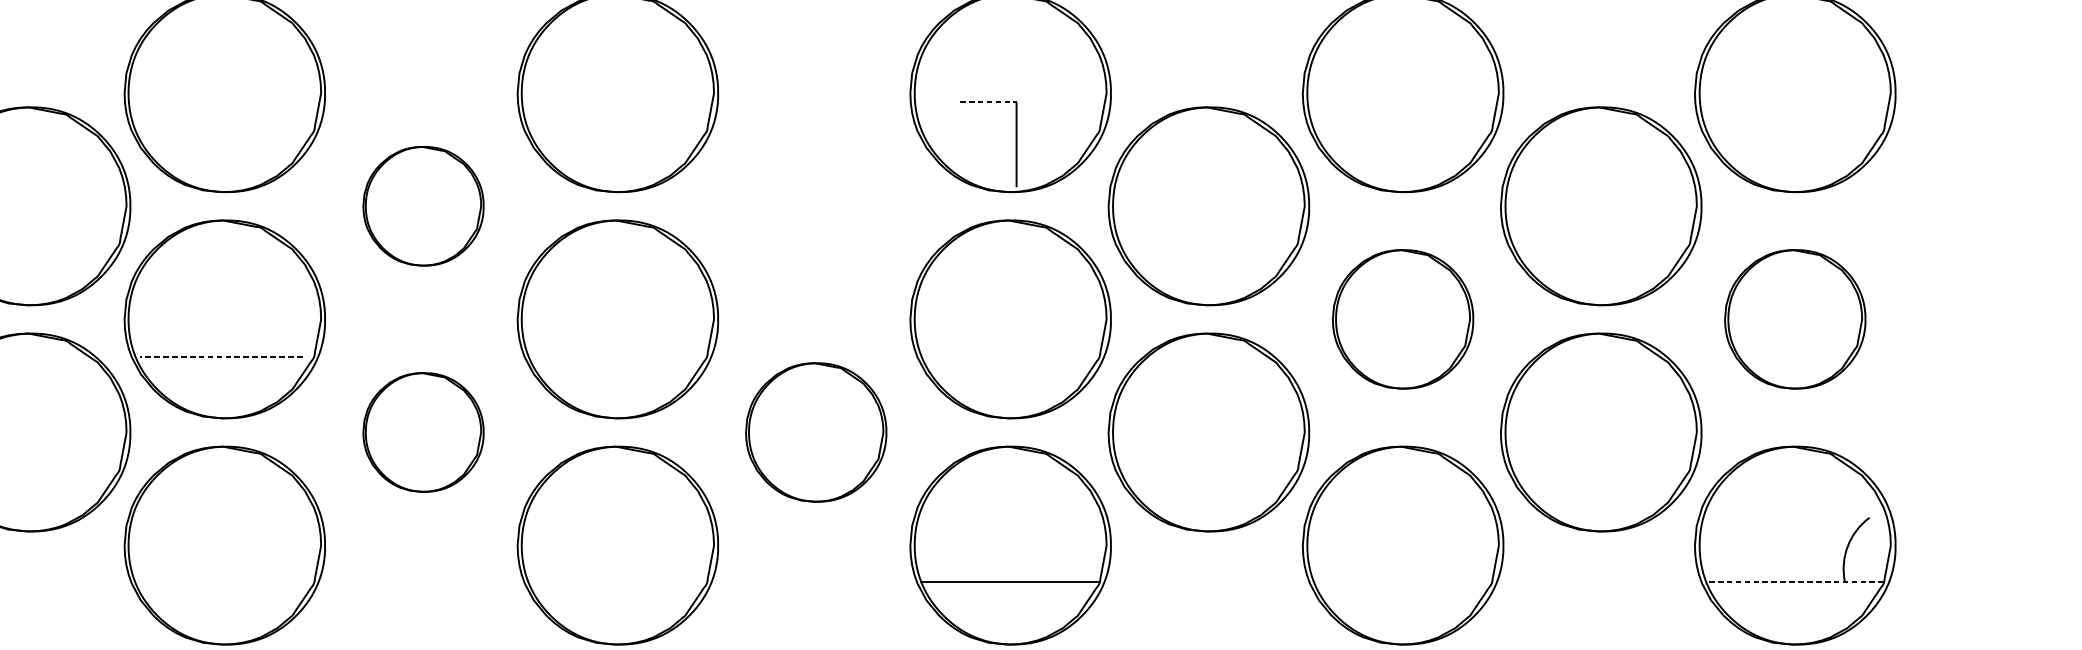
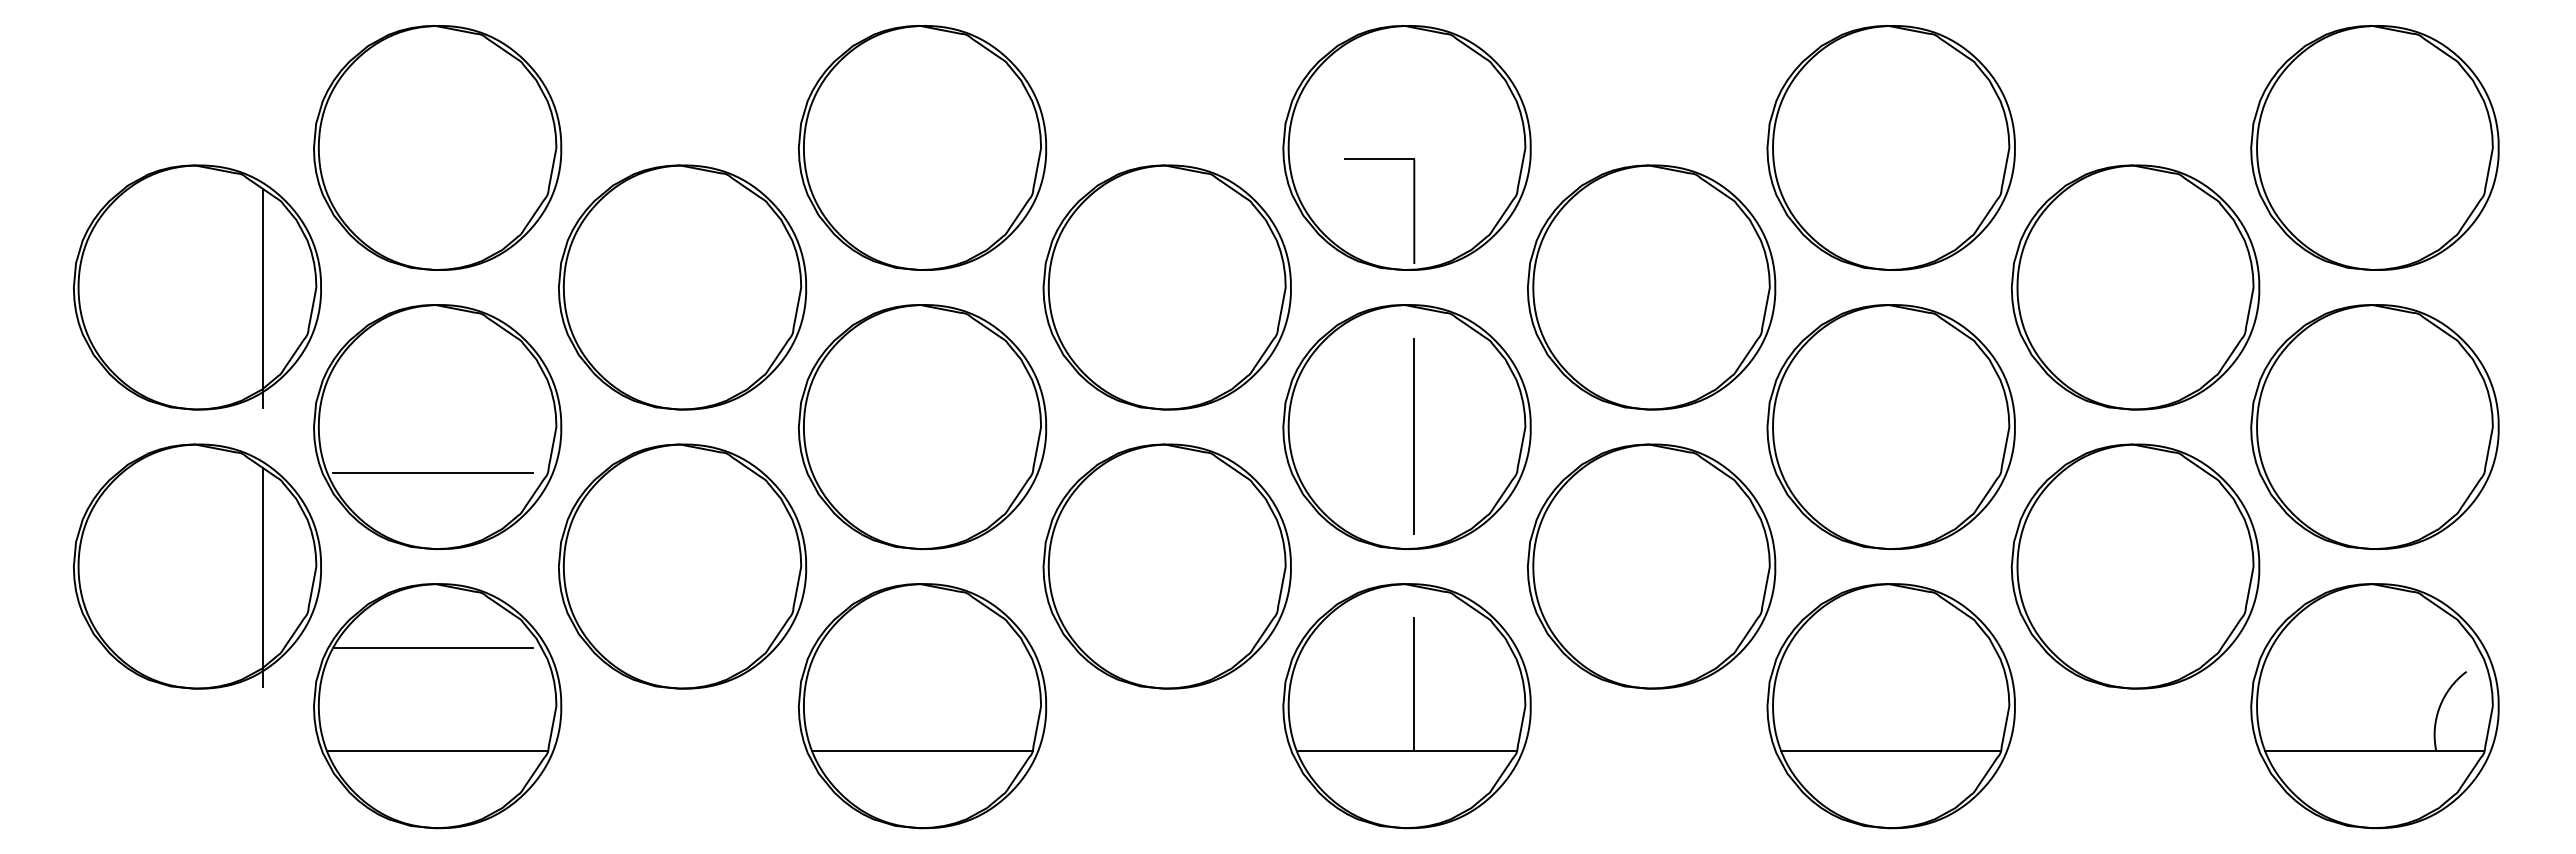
line: (988, 102) -> (1379, 159), dashed -> solid
part: (423, 206) -> (682, 287), size x1.67
part: (815, 206) -> (1166, 287), added
line: (83, 215) -> (263, 298), added
part: (1402, 318) -> (1890, 426), size x1.43
part: (1794, 318) -> (2374, 426), size x1.43
line: (1016, 326) -> (1414, 435), added
line: (220, 357) -> (432, 473), dashed -> solid
part: (423, 432) -> (682, 566), size x1.67
part: (815, 432) -> (1166, 566), size x1.43
line: (83, 441) -> (263, 577), added
line: (222, 498) -> (434, 647), added
line: (1016, 527) -> (1414, 683), added
line: (224, 581) -> (437, 750), added
line: (617, 581) -> (922, 750), added
line: (1402, 581) -> (1890, 750), added
line: (1794, 581) -> (2374, 750), dashed -> solid

